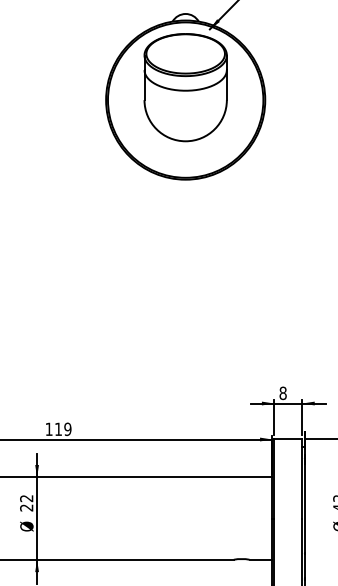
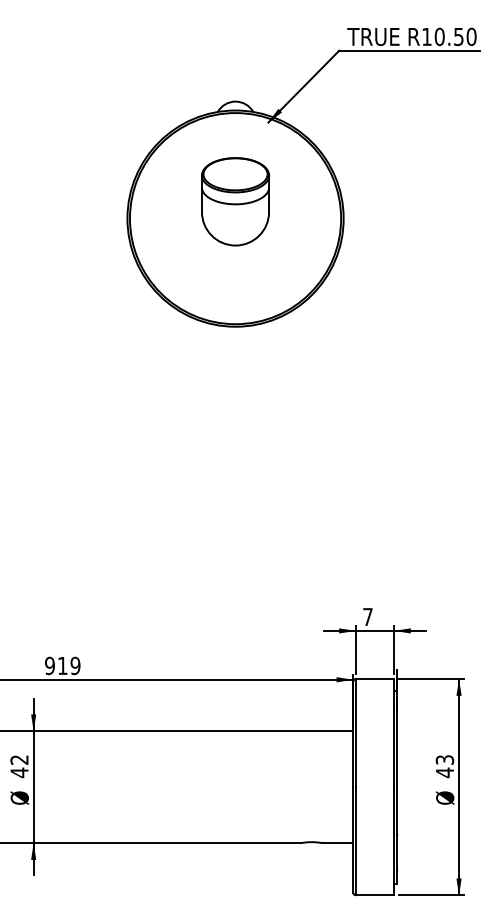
part: (185, 87) -> (235, 201), size x0.6
text: (282, 392) -> (367, 616), 8 -> 7
text: (48, 429) -> (49, 665), 119 -> 919
text: (26, 507) -> (19, 772), 22 -> 42

